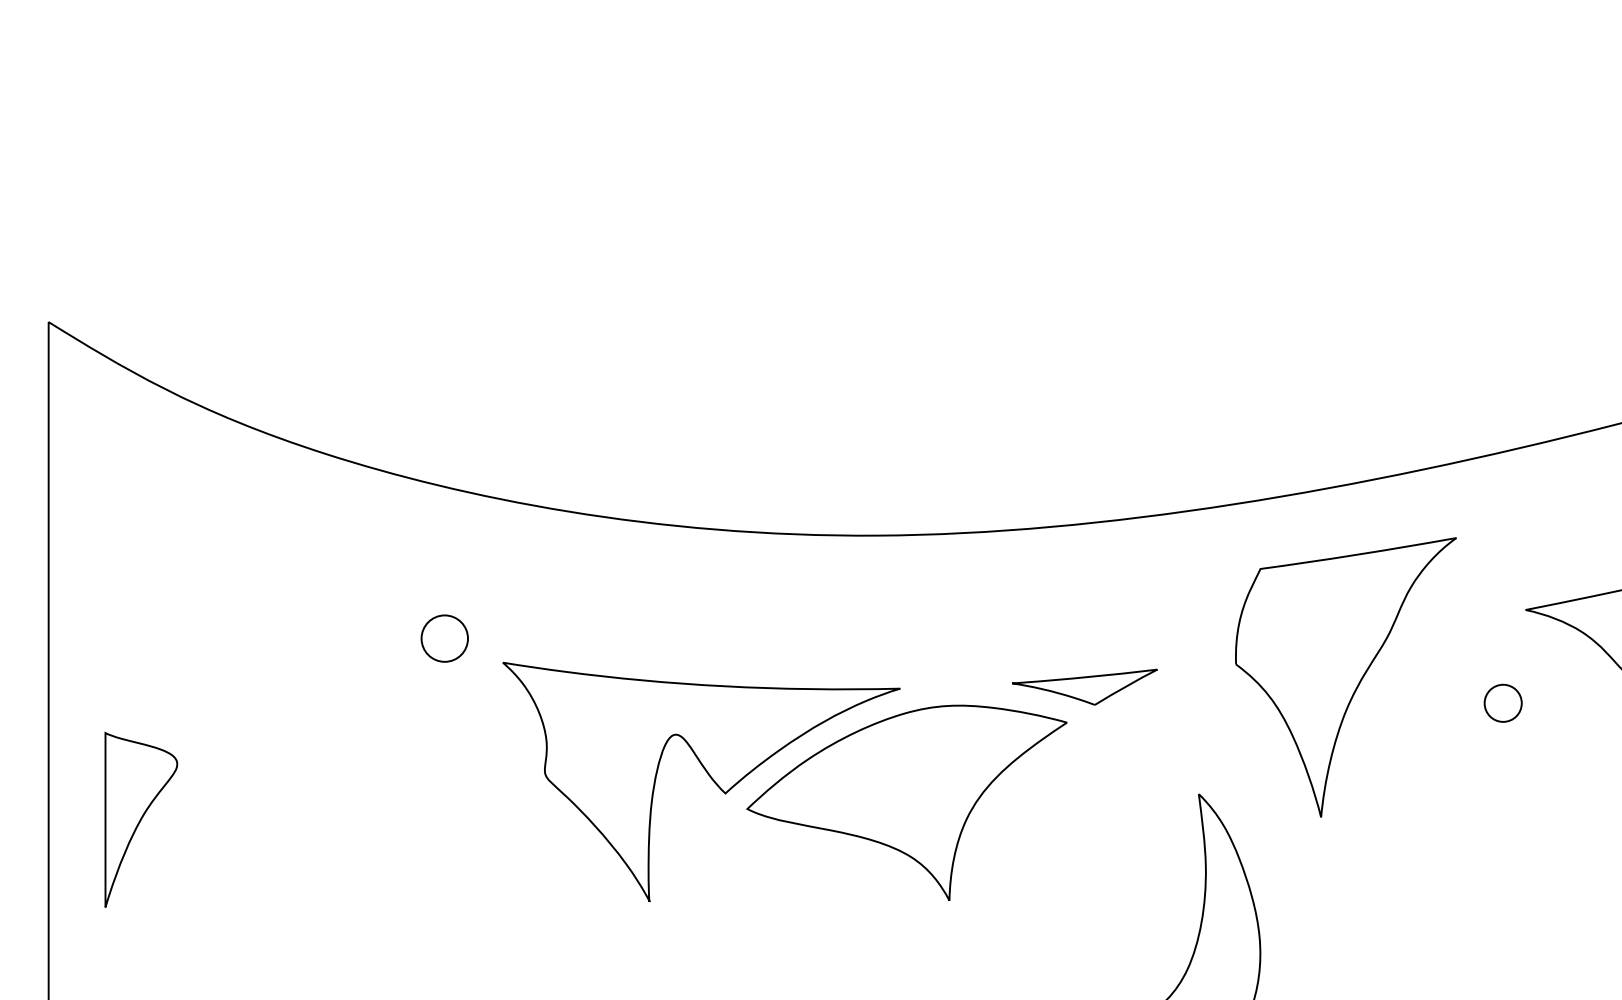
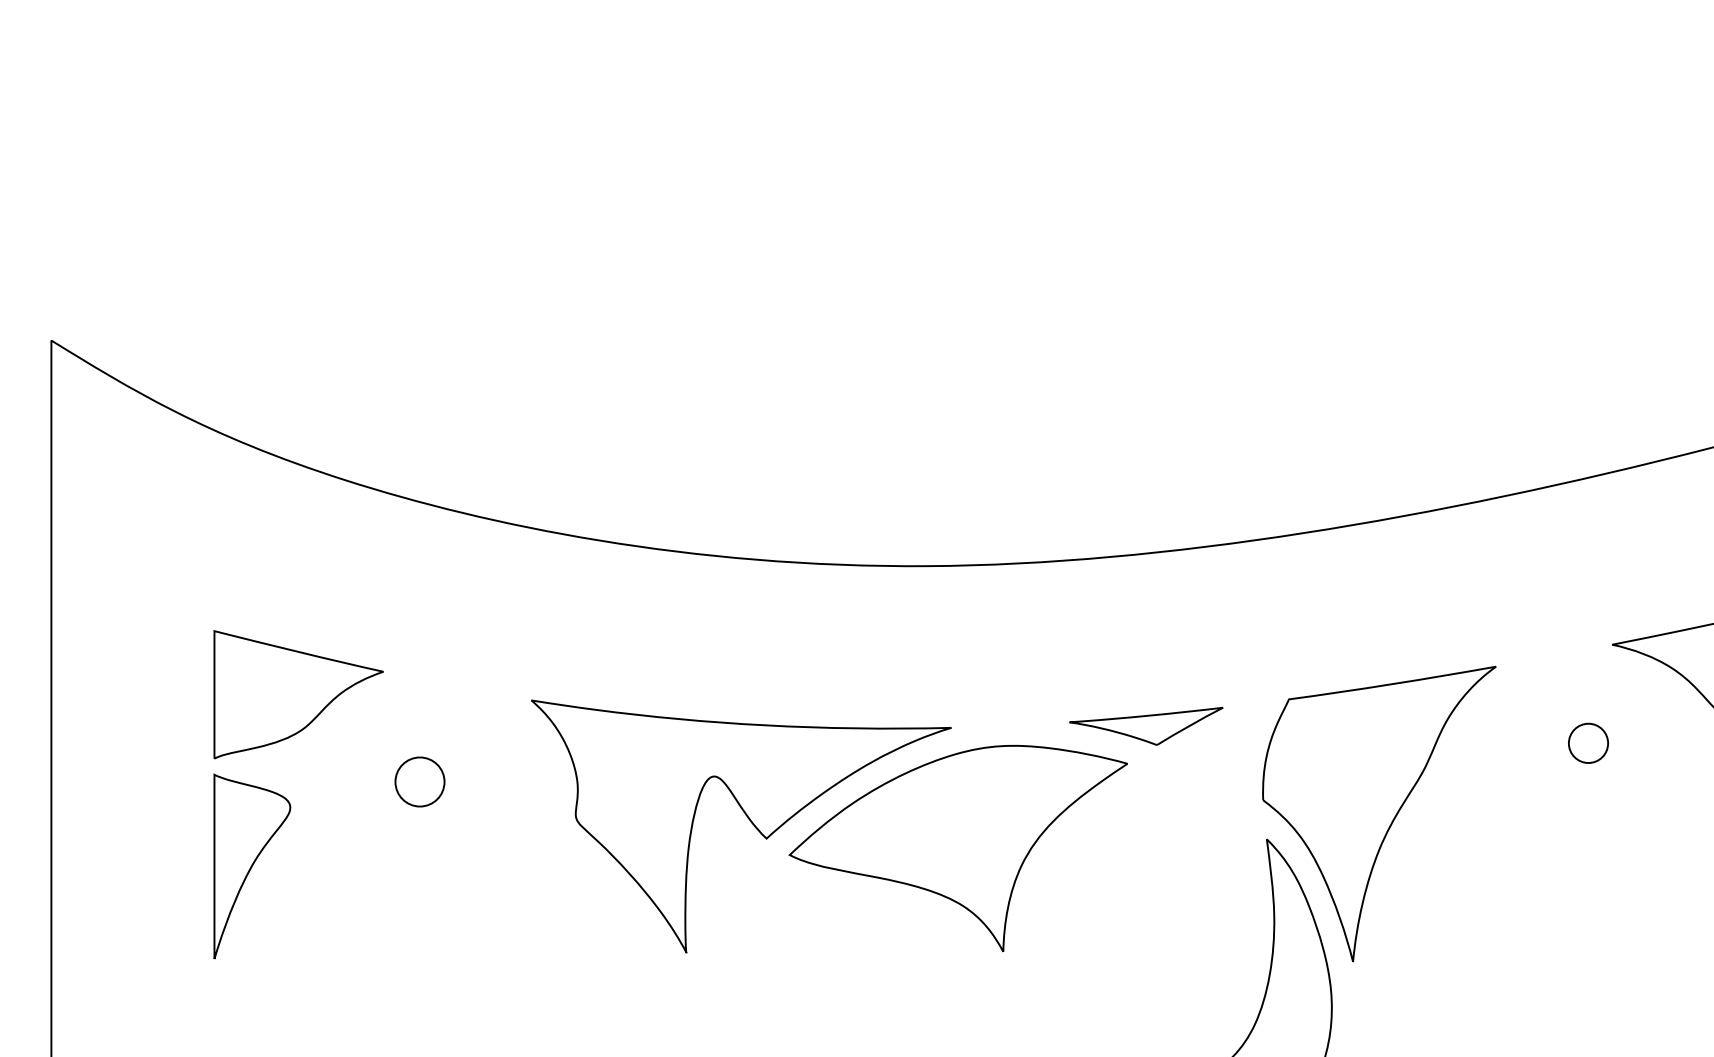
part: (444, 638) -> (419, 781), moved
part: (282, 657) -> (298, 694), added
part: (1346, 676) -> (1379, 813), moved
part: (141, 819) -> (252, 866), moved

